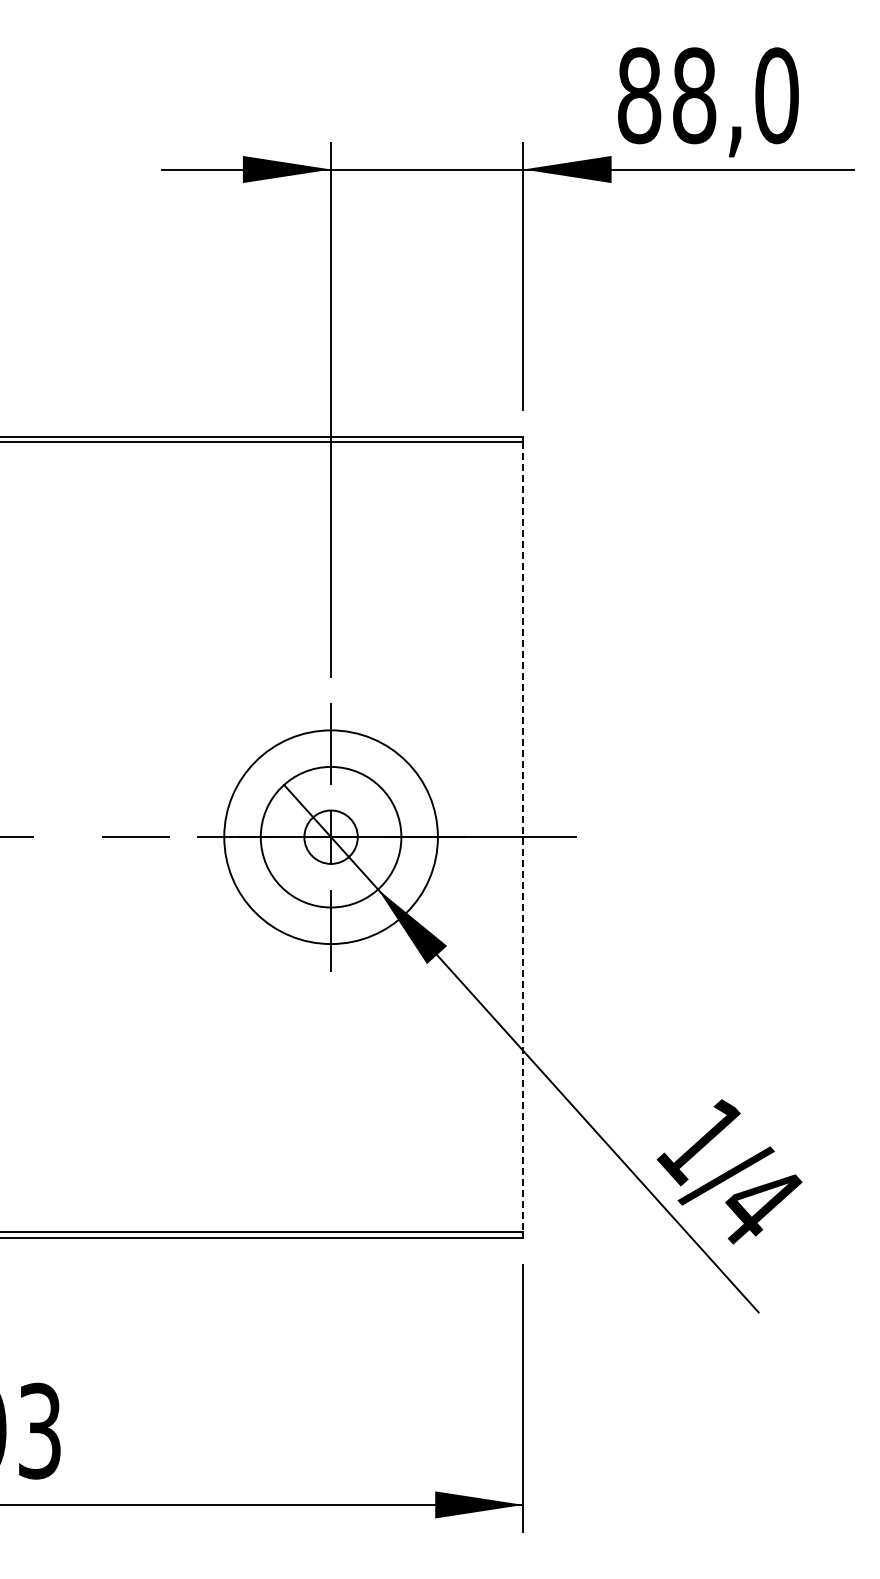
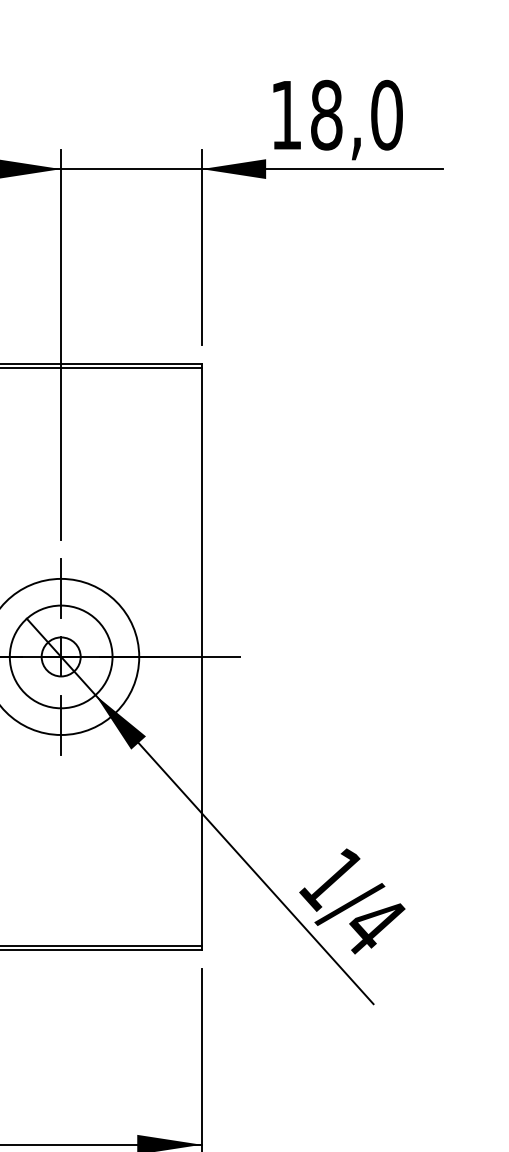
text: (639, 95) -> (286, 115), 88,0 -> 18,0
line: (523, 837) -> (201, 657), dashed -> solid

